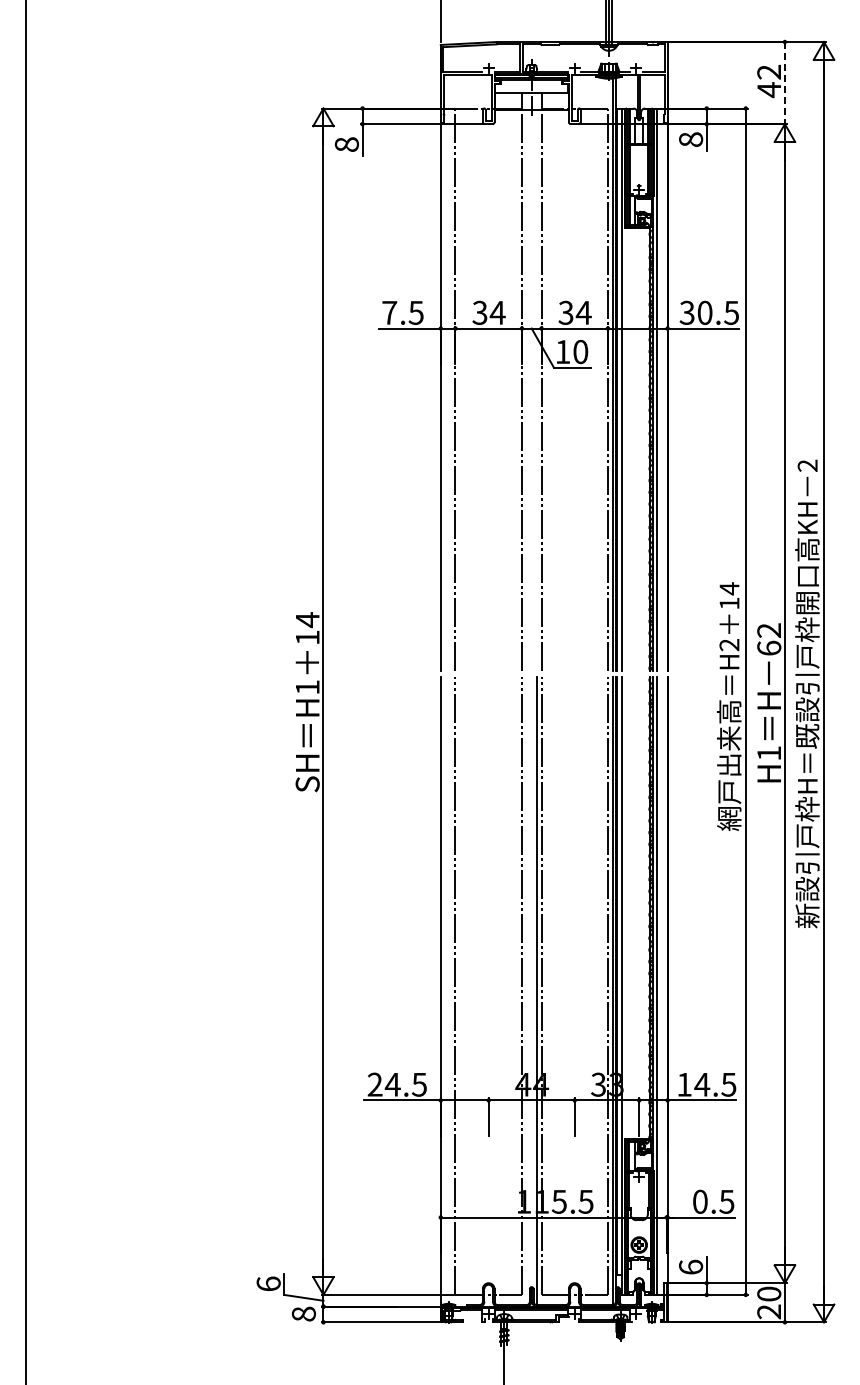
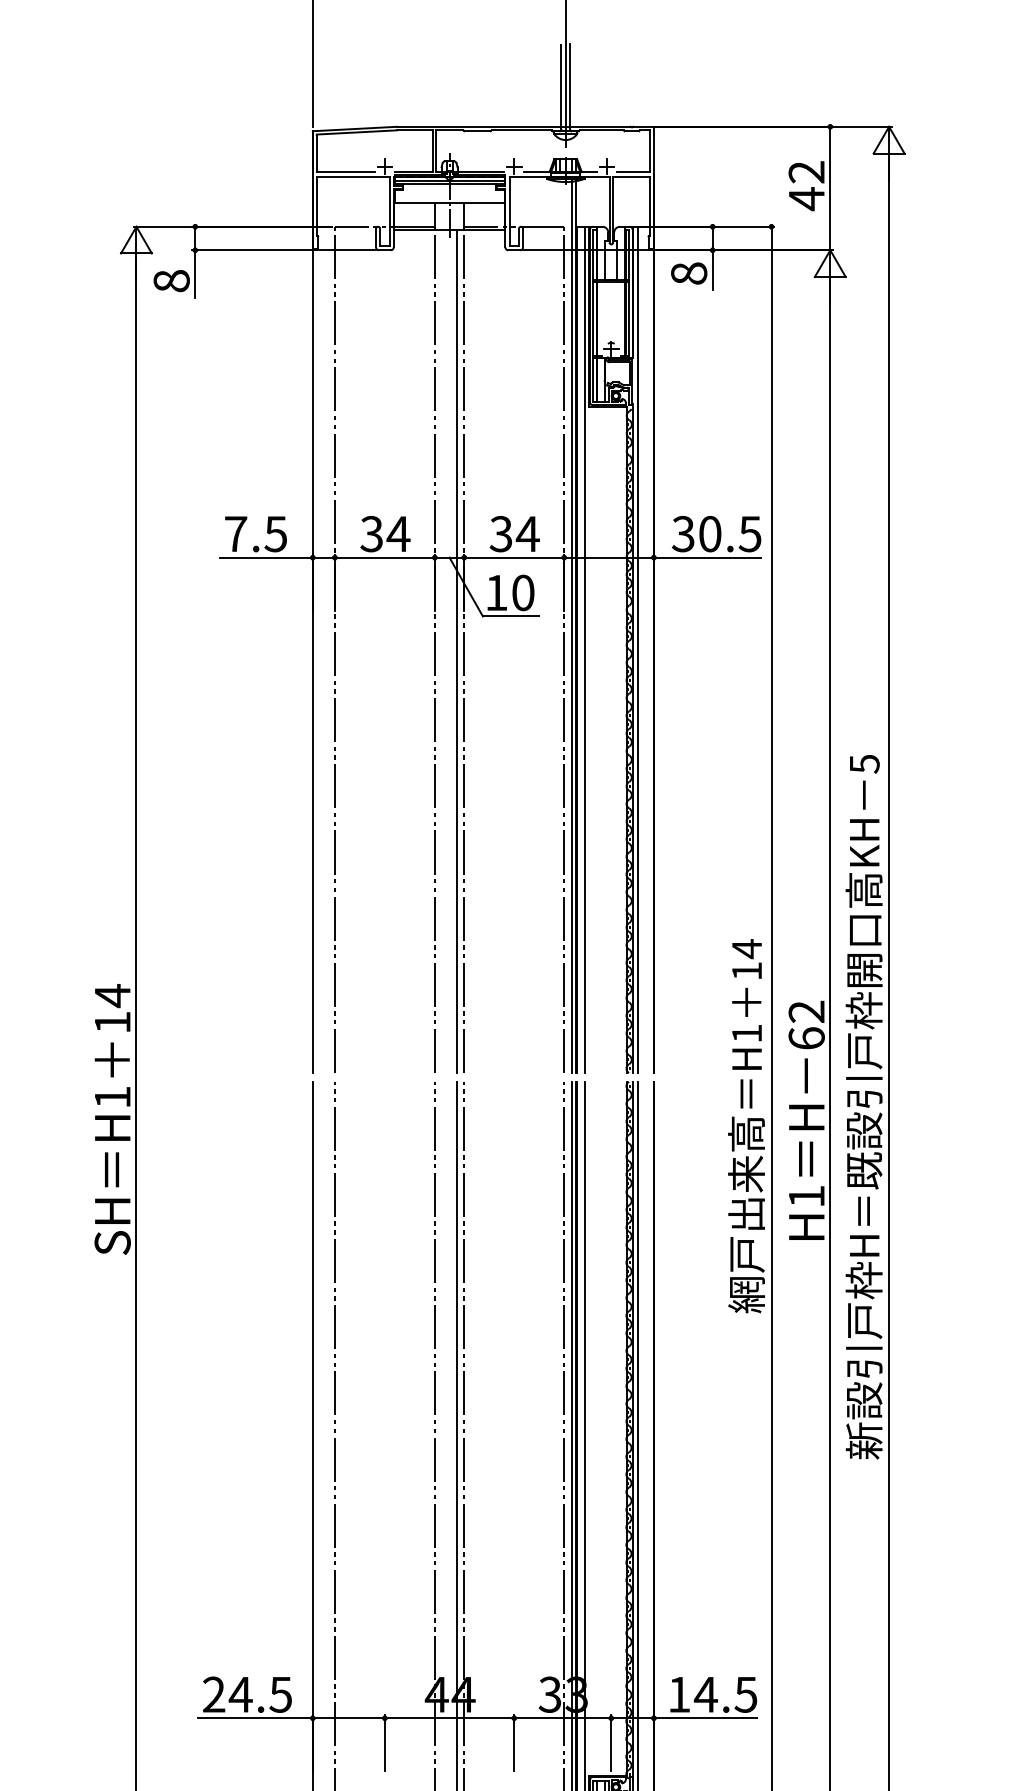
line: (784, 83) -> (829, 189), dashed -> solid
line: (536, 390) -> (456, 650), added
text: (807, 465) -> (864, 763), 2 -> 5
text: (729, 645) -> (746, 1034), H2 -> H1

